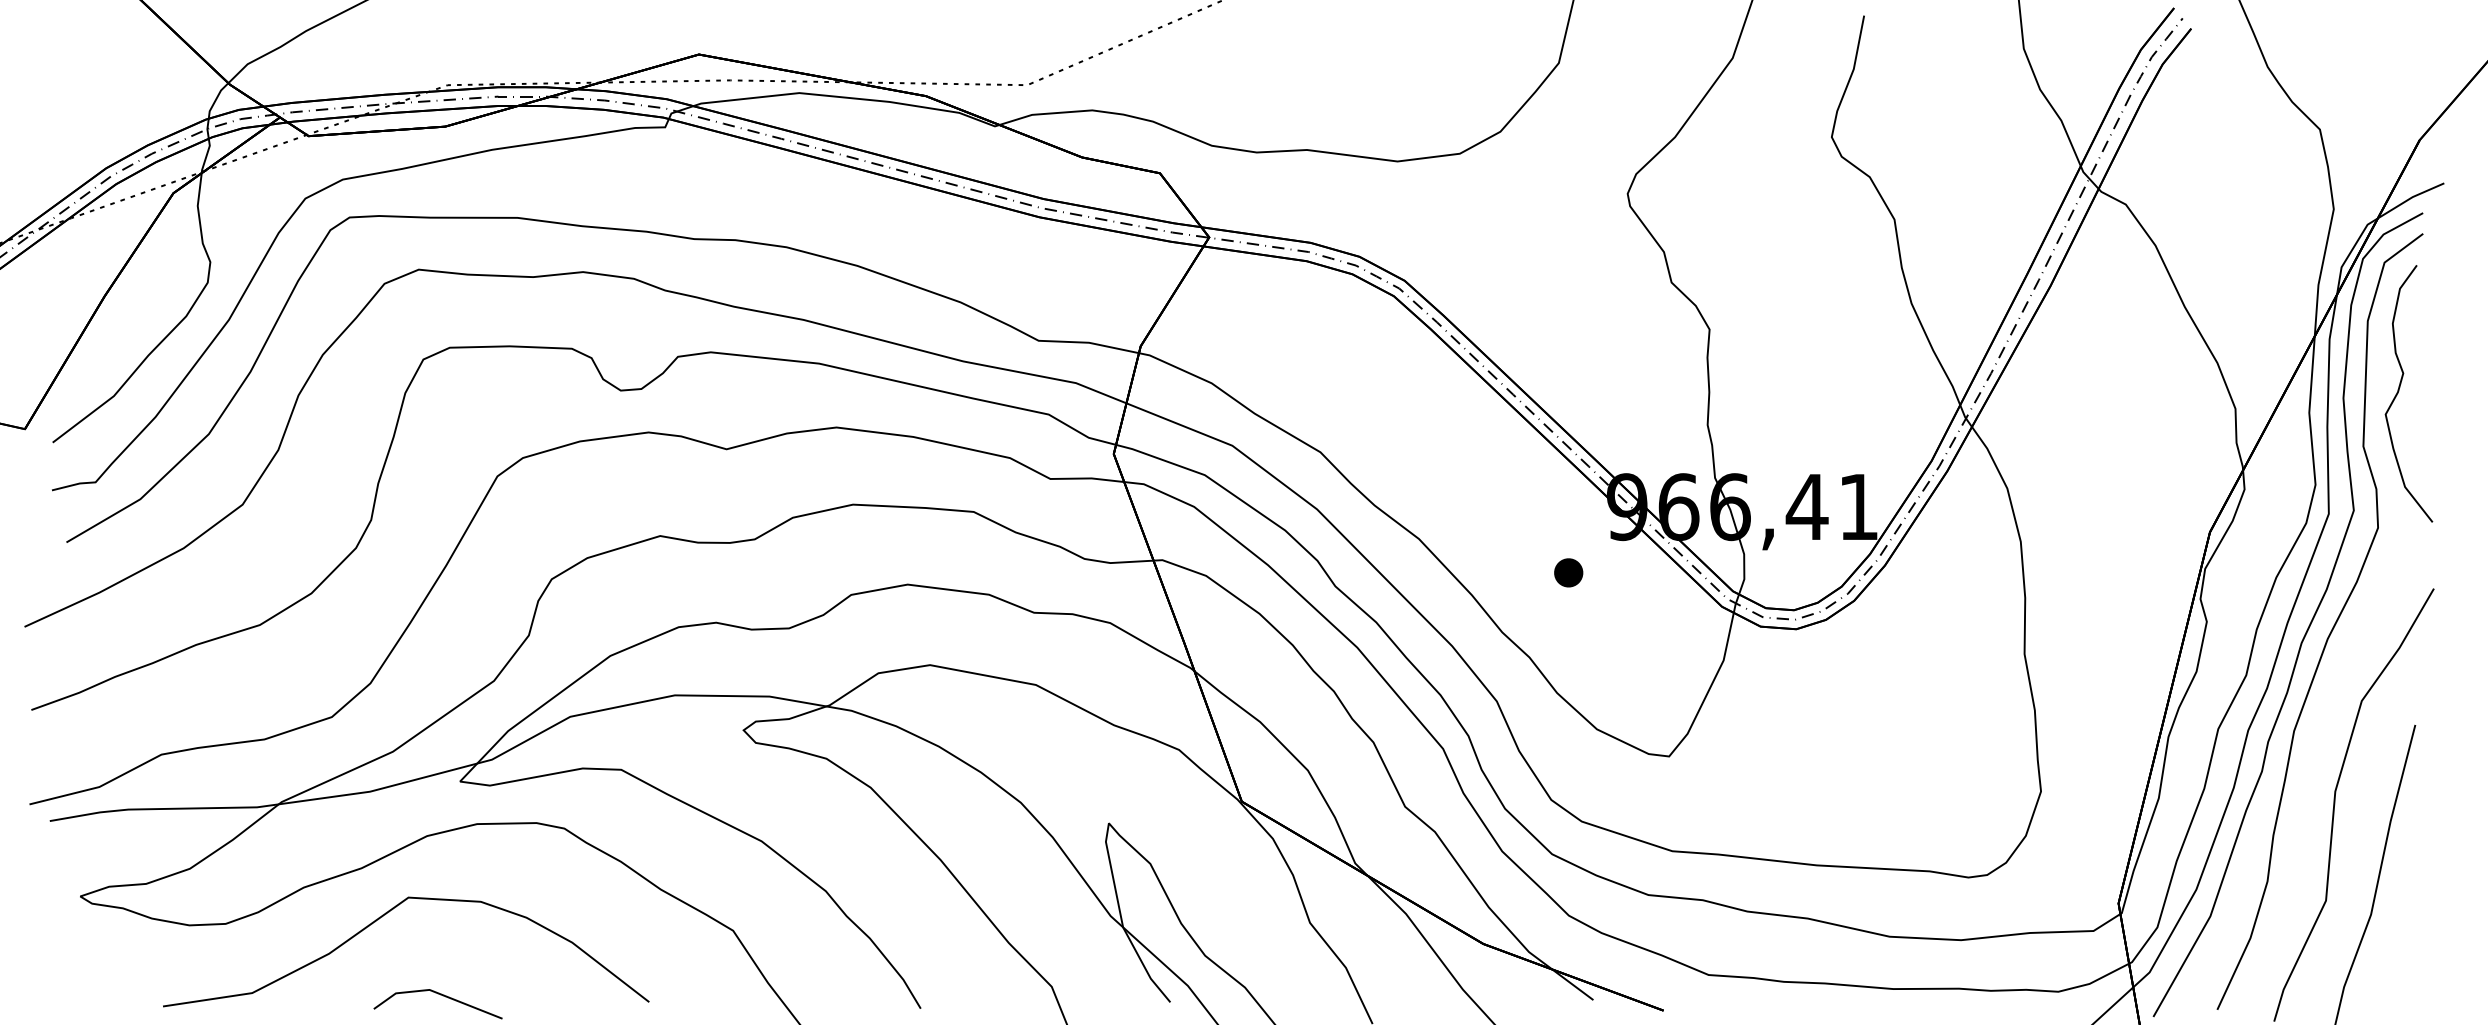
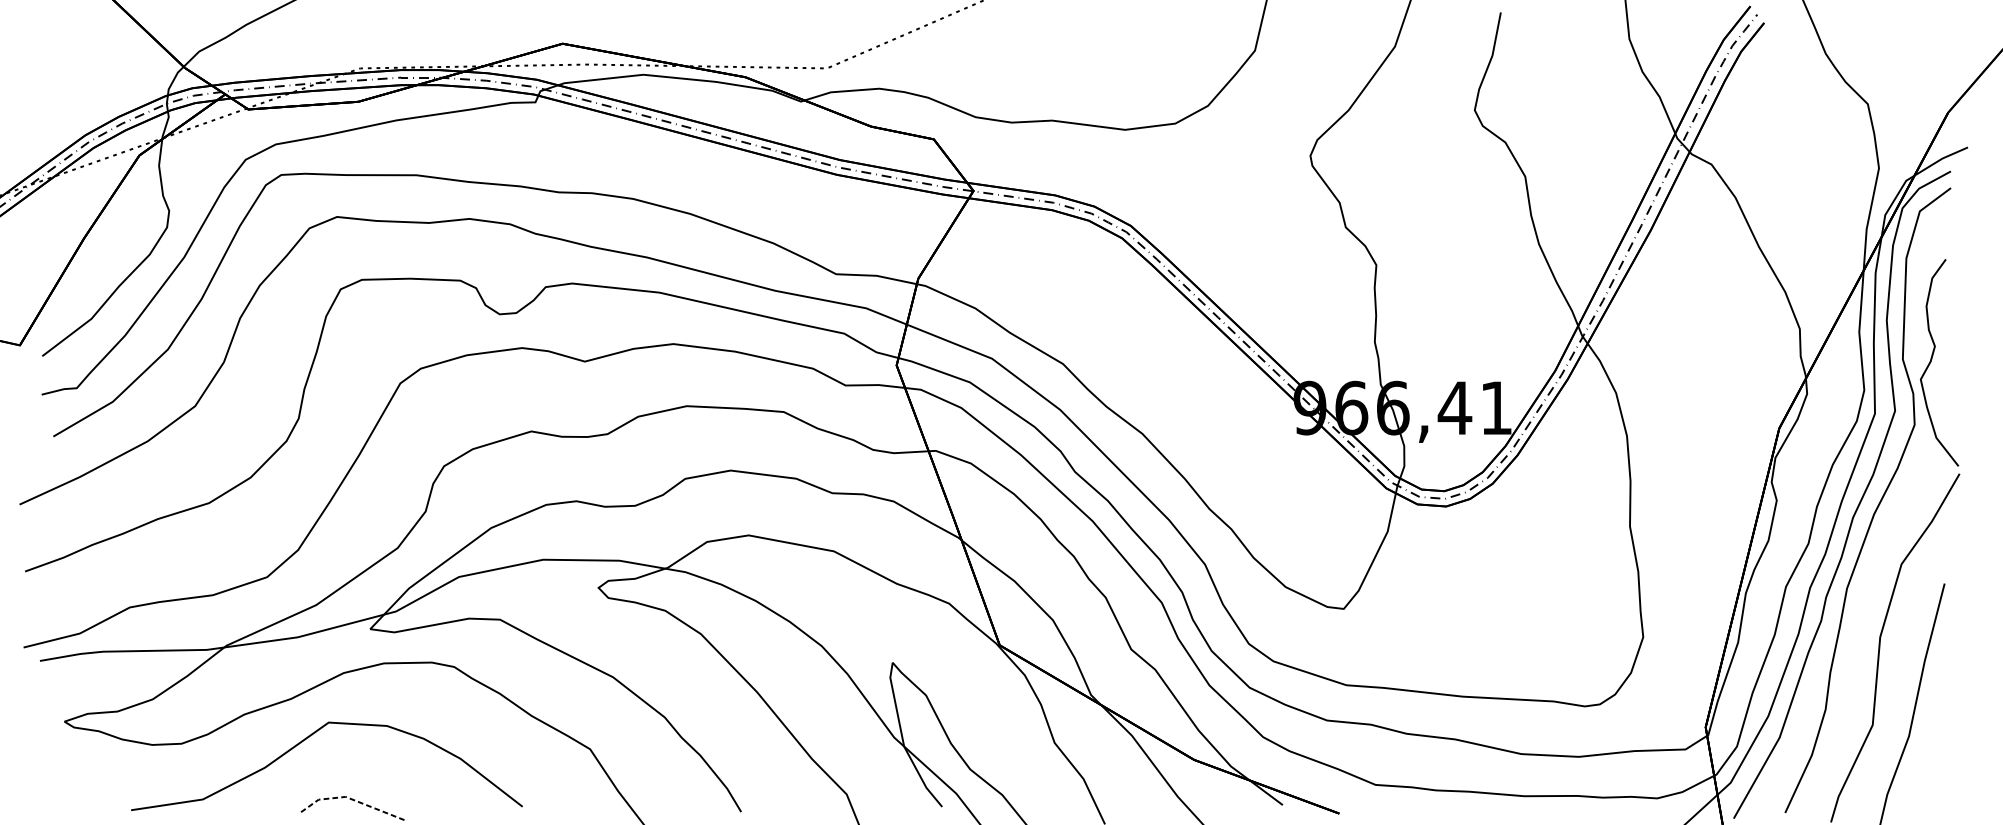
curve: (2399, 391) -> (1931, 360), moved
part: (1568, 572) -> (1262, 460), removed
line: (436, 992) -> (351, 798), solid -> dashed

